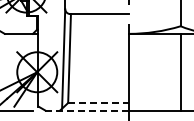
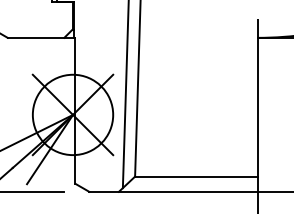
line: (99, 102) -> (197, 175), dashed -> solid
line: (87, 110) -> (173, 191), dashed -> solid

